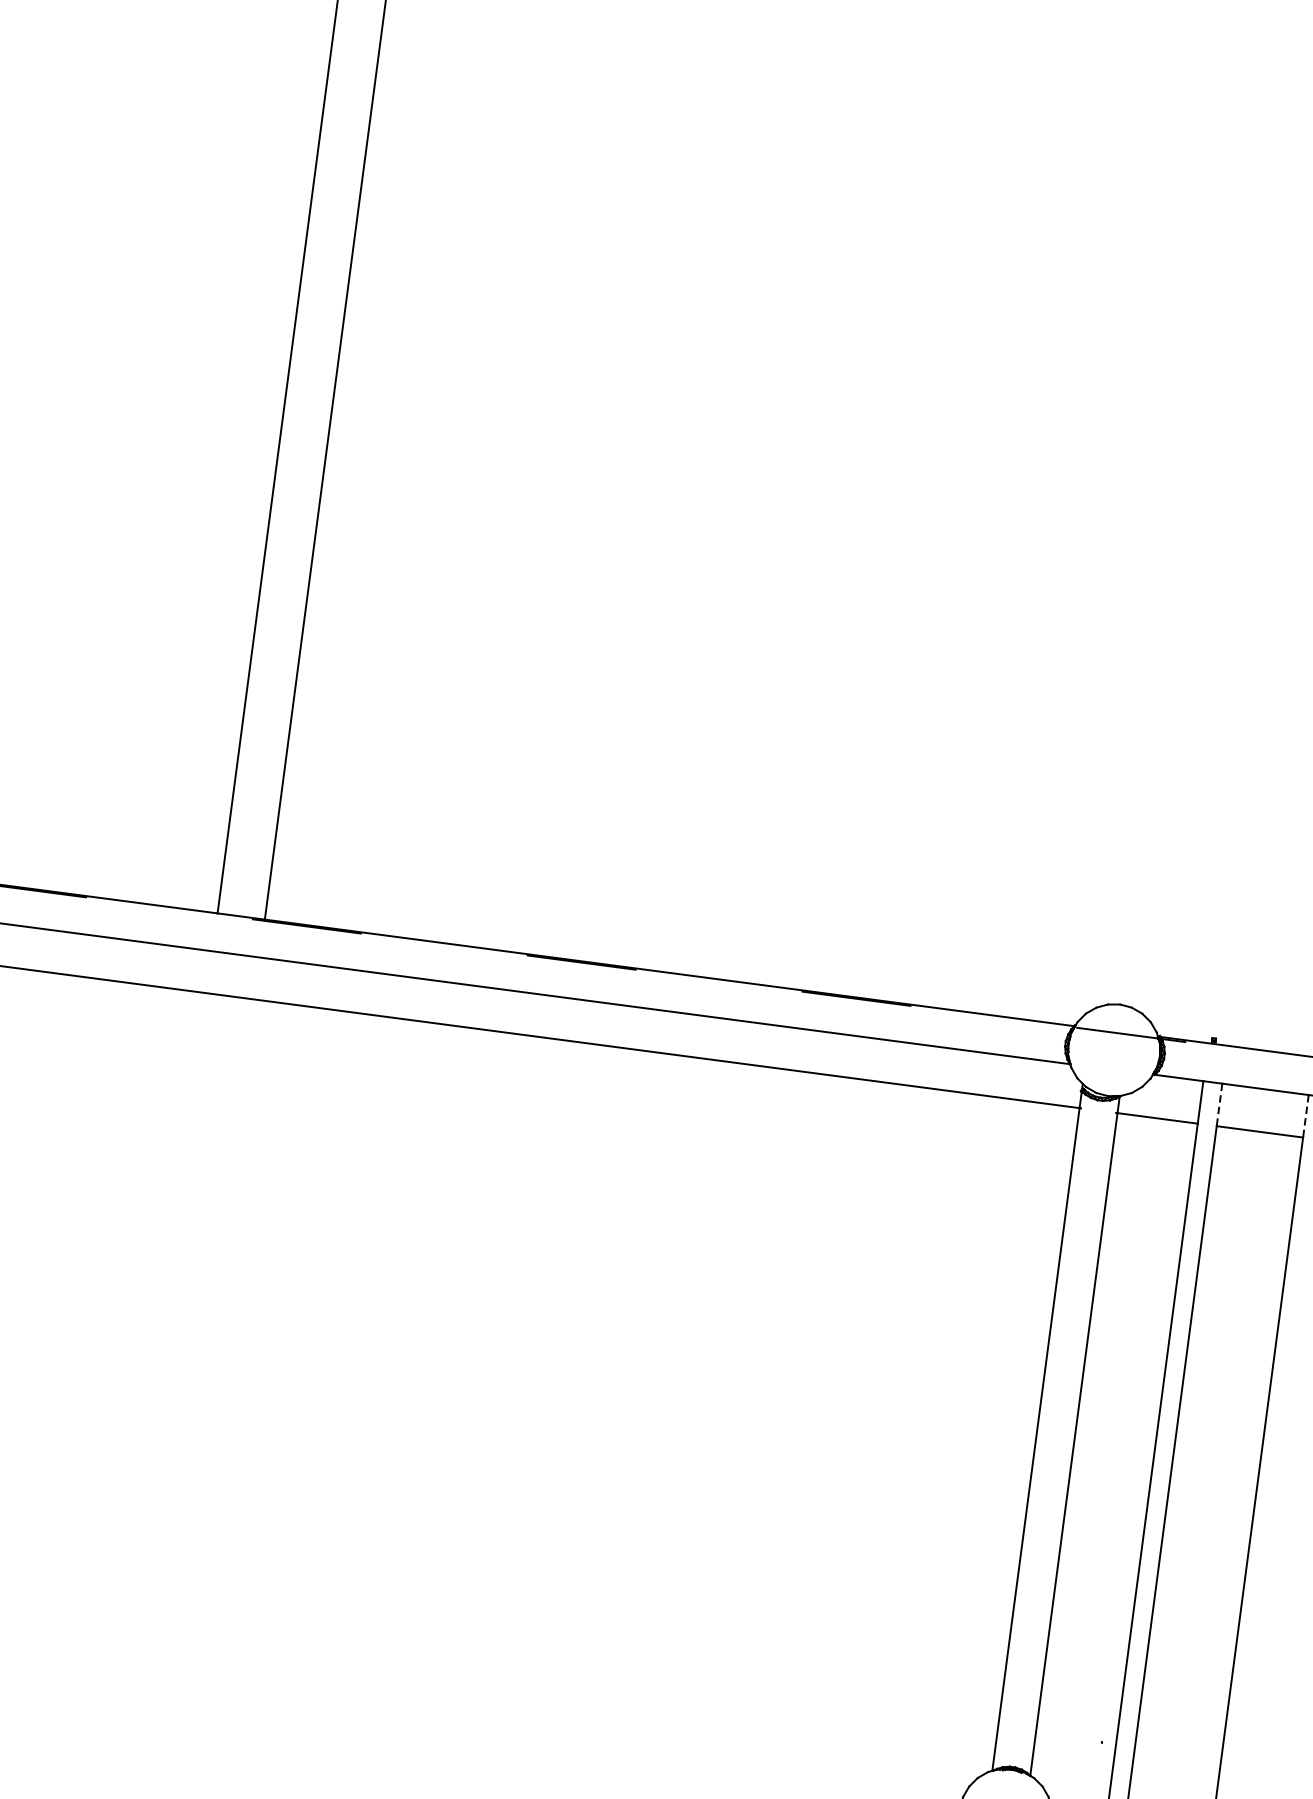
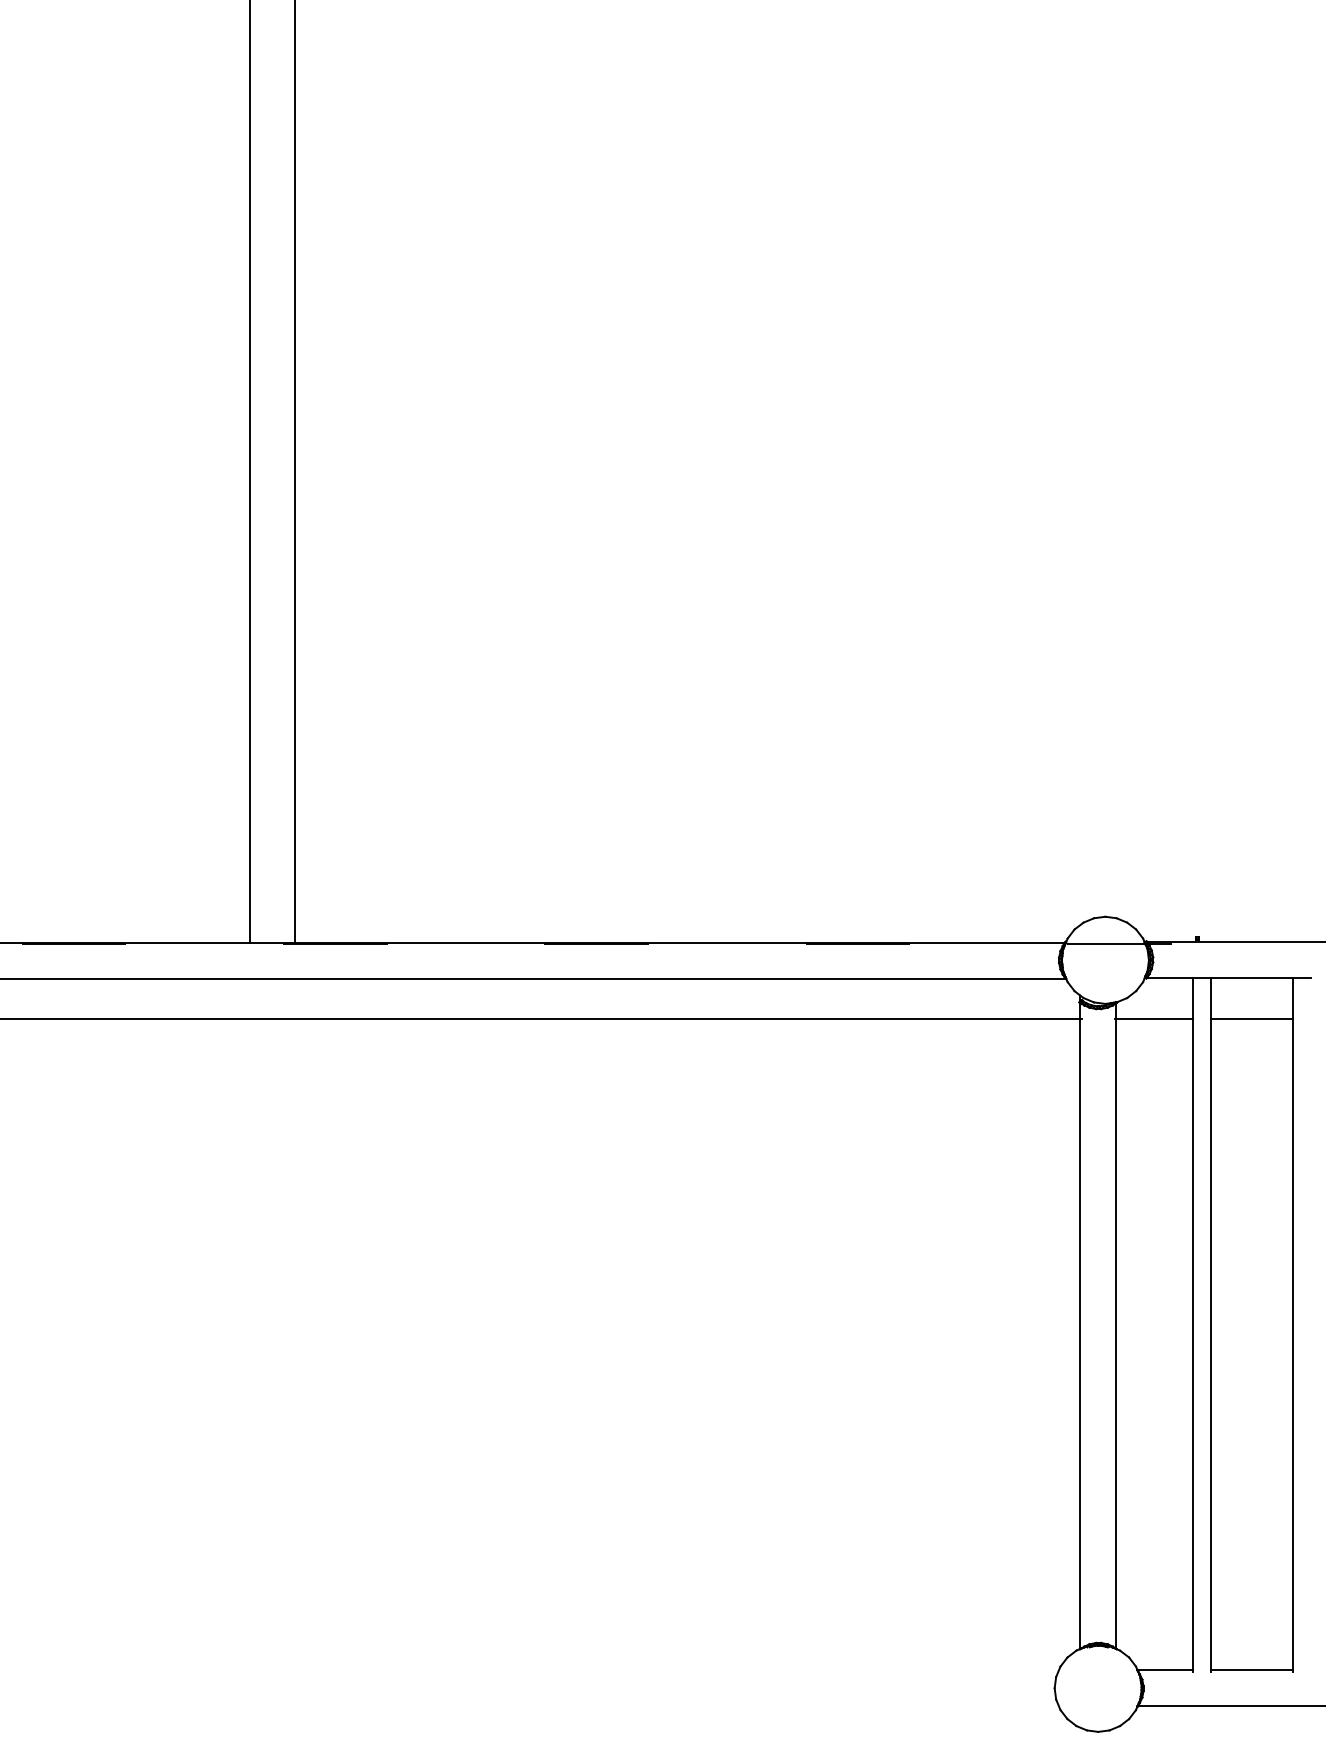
line: (1219, 1104) -> (1210, 998), dashed -> solid
line: (1305, 1116) -> (1292, 998), dashed -> solid

